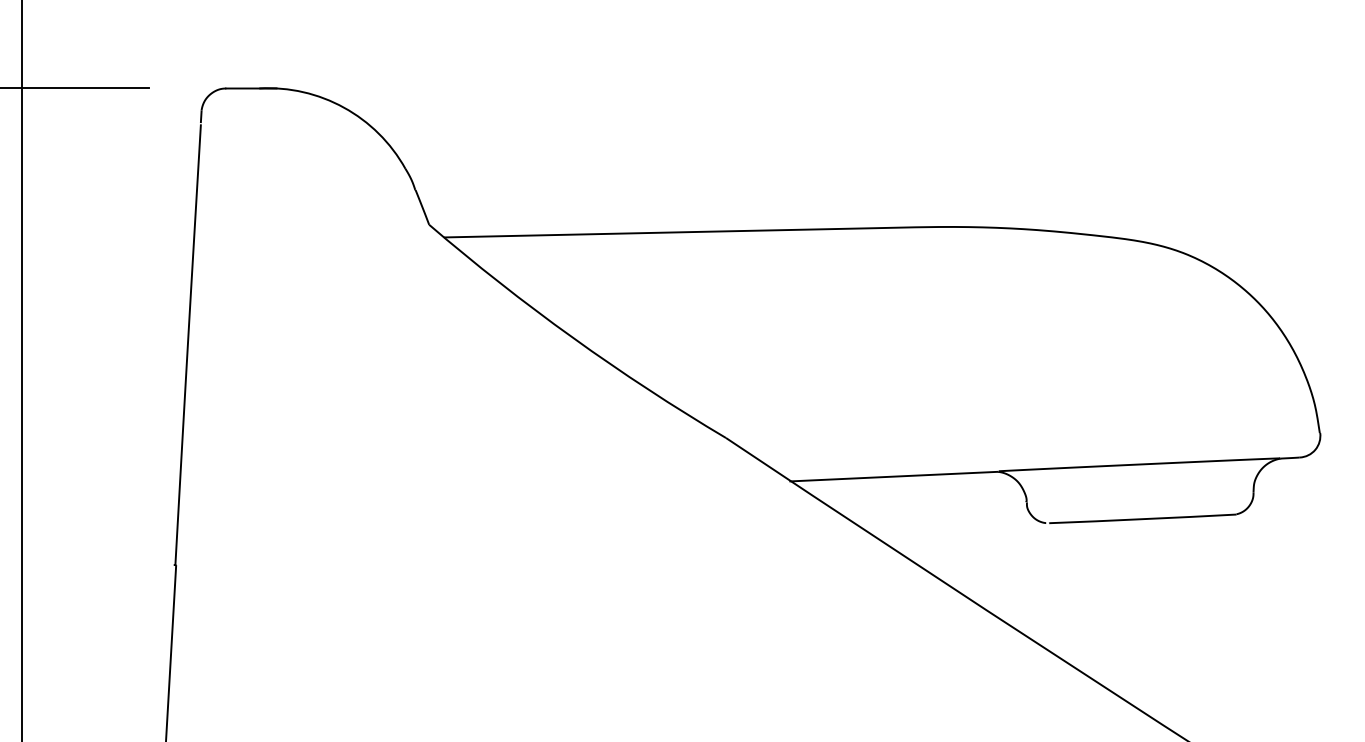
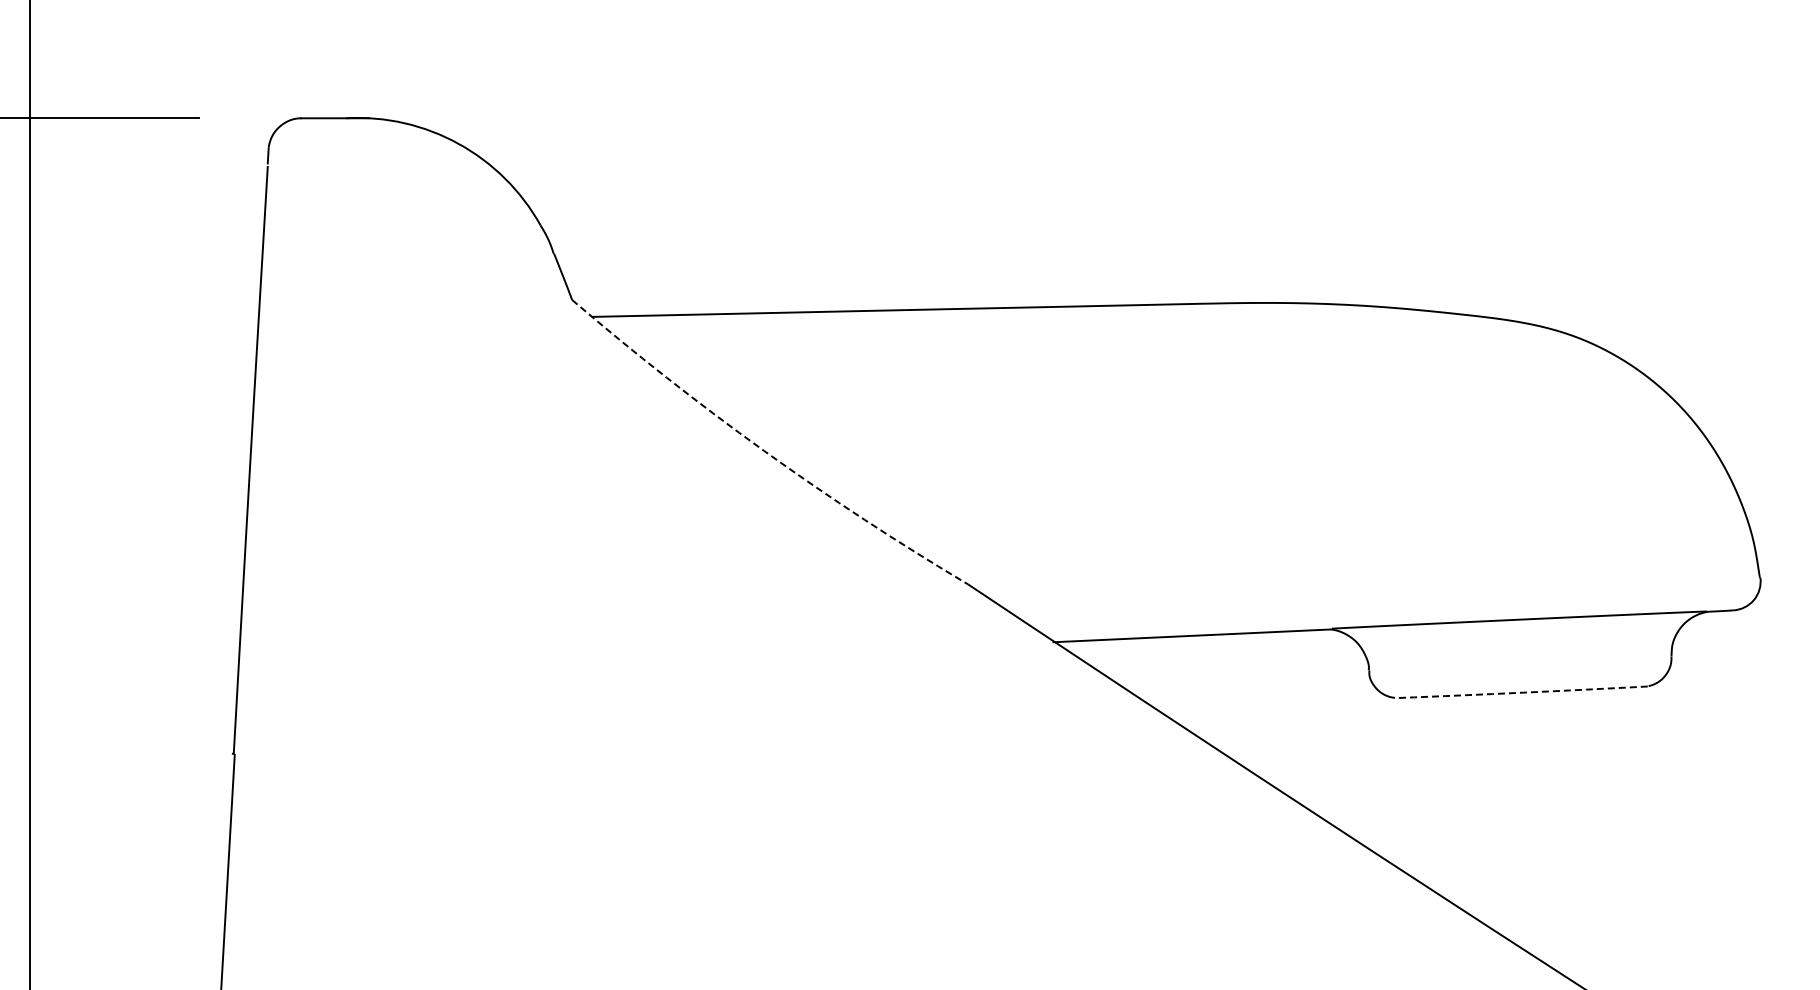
arc: (572, 337) -> (763, 450), solid -> dashed
arc: (1142, 519) -> (1523, 692), solid -> dashed

